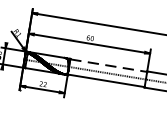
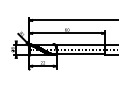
line: (109, 65) -> (81, 44), dashed -> solid

